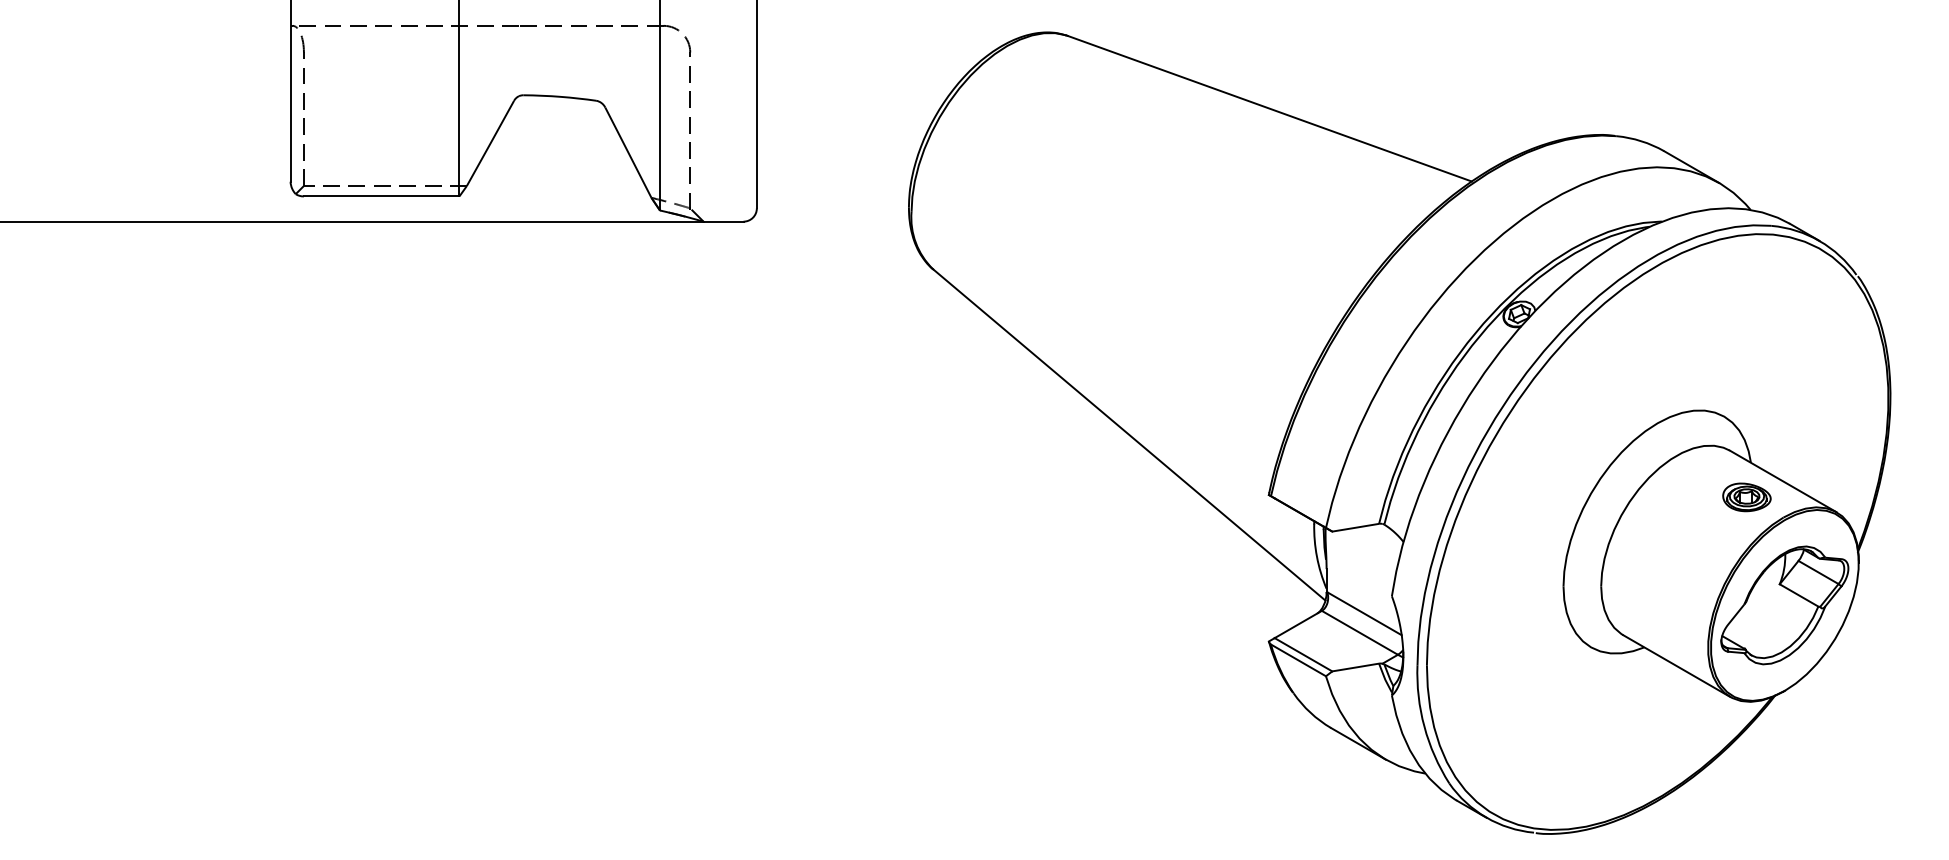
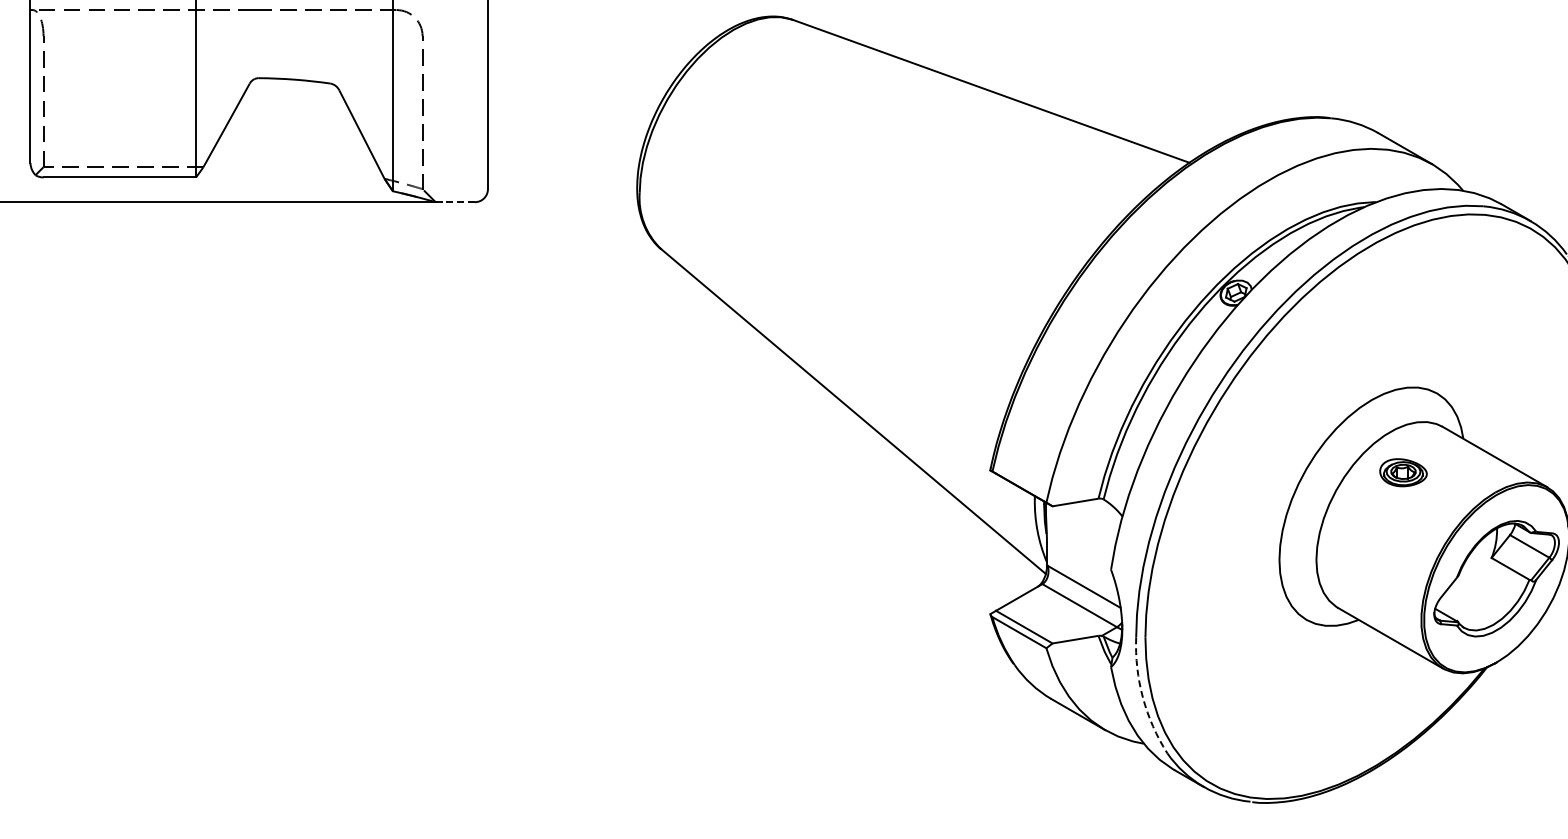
line: (723, 221) -> (455, 202), solid -> dashed
part: (1746, 497) -> (1403, 472), moved
arc: (1424, 726) -> (1143, 697), solid -> dashed

